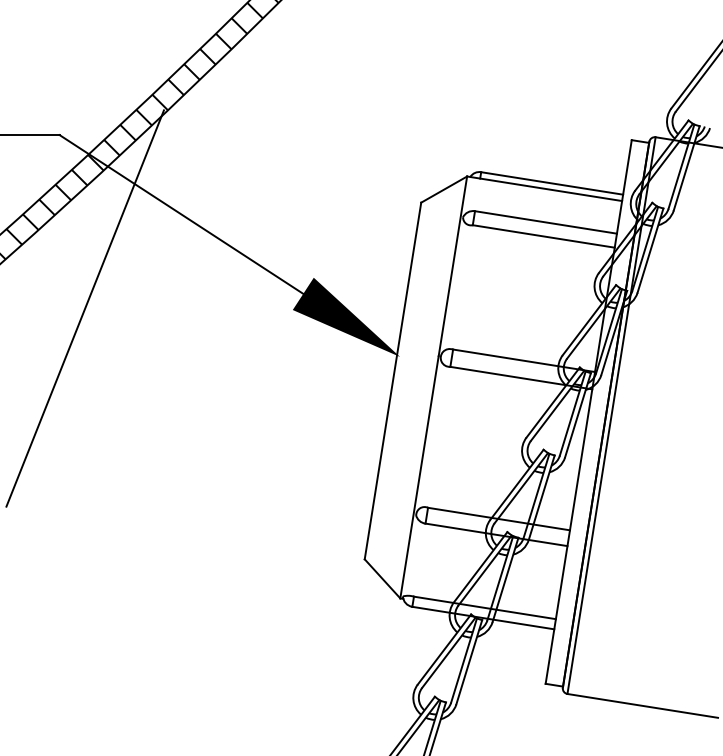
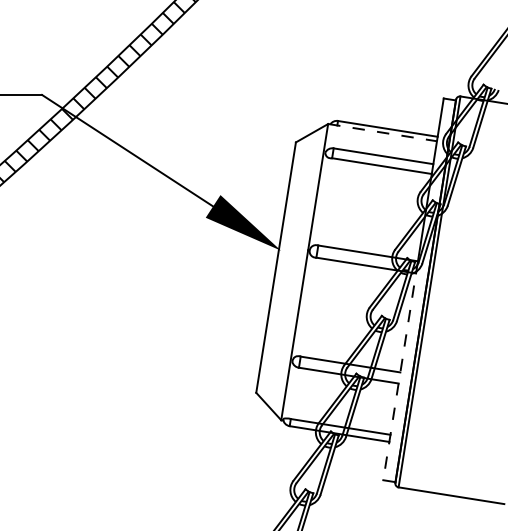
line: (545, 188) -> (383, 132), solid -> dashed
line: (84, 308) -> (59, 216), removed
line: (570, 528) -> (400, 371), solid -> dashed

